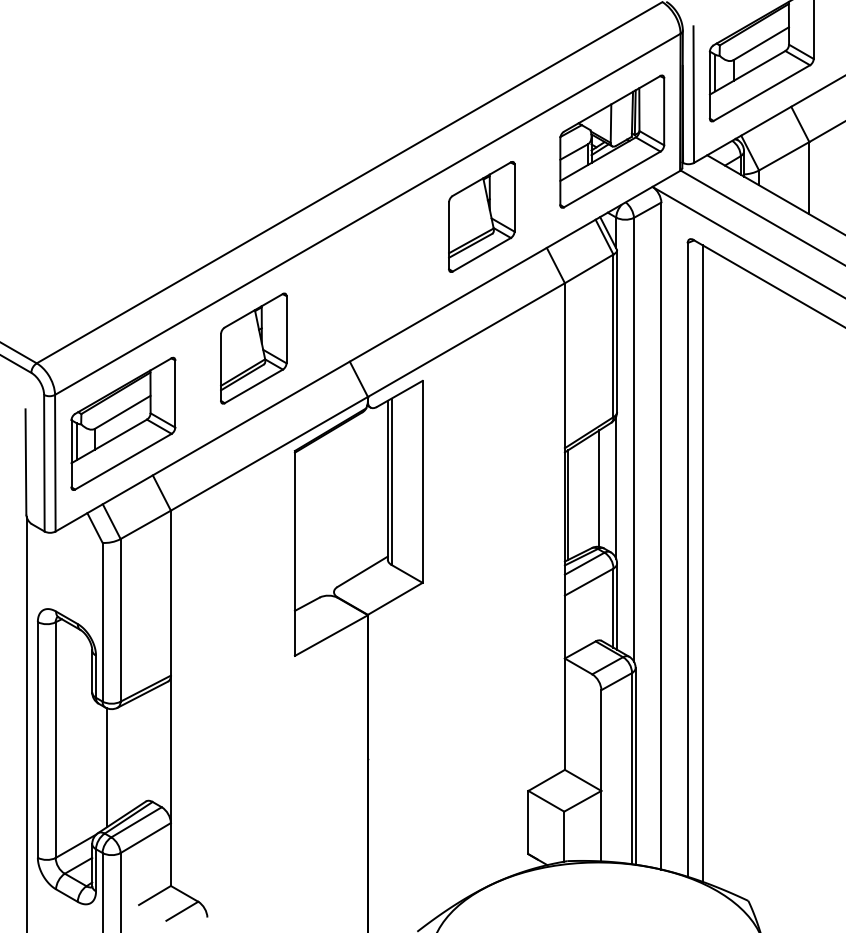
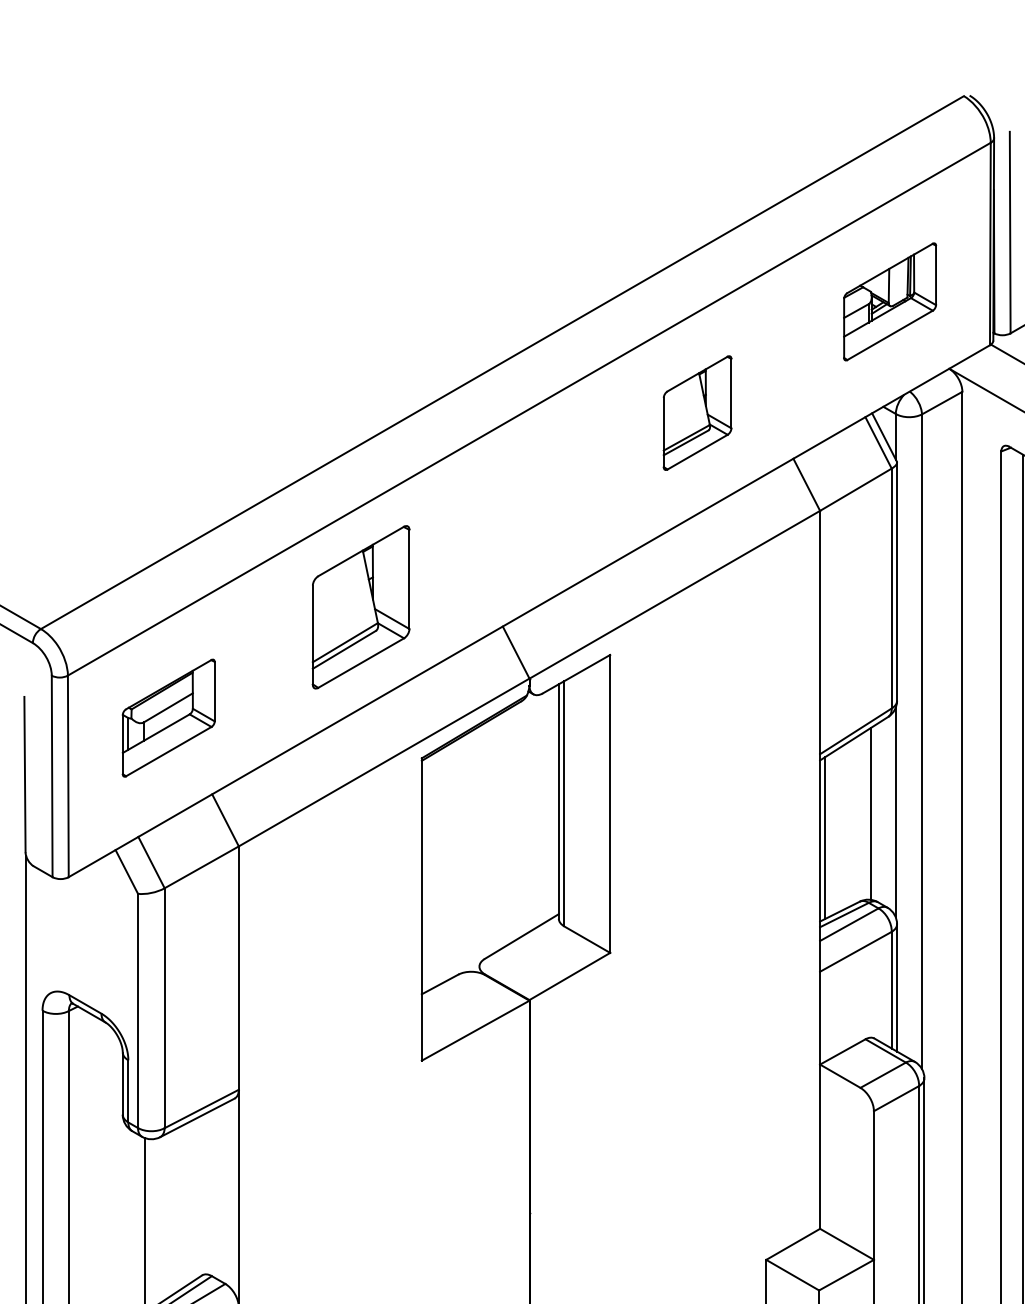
part: (612, 141) -> (890, 301), size x0.6
part: (481, 216) -> (697, 412), size x0.7
part: (123, 423) -> (168, 717), size x0.6

